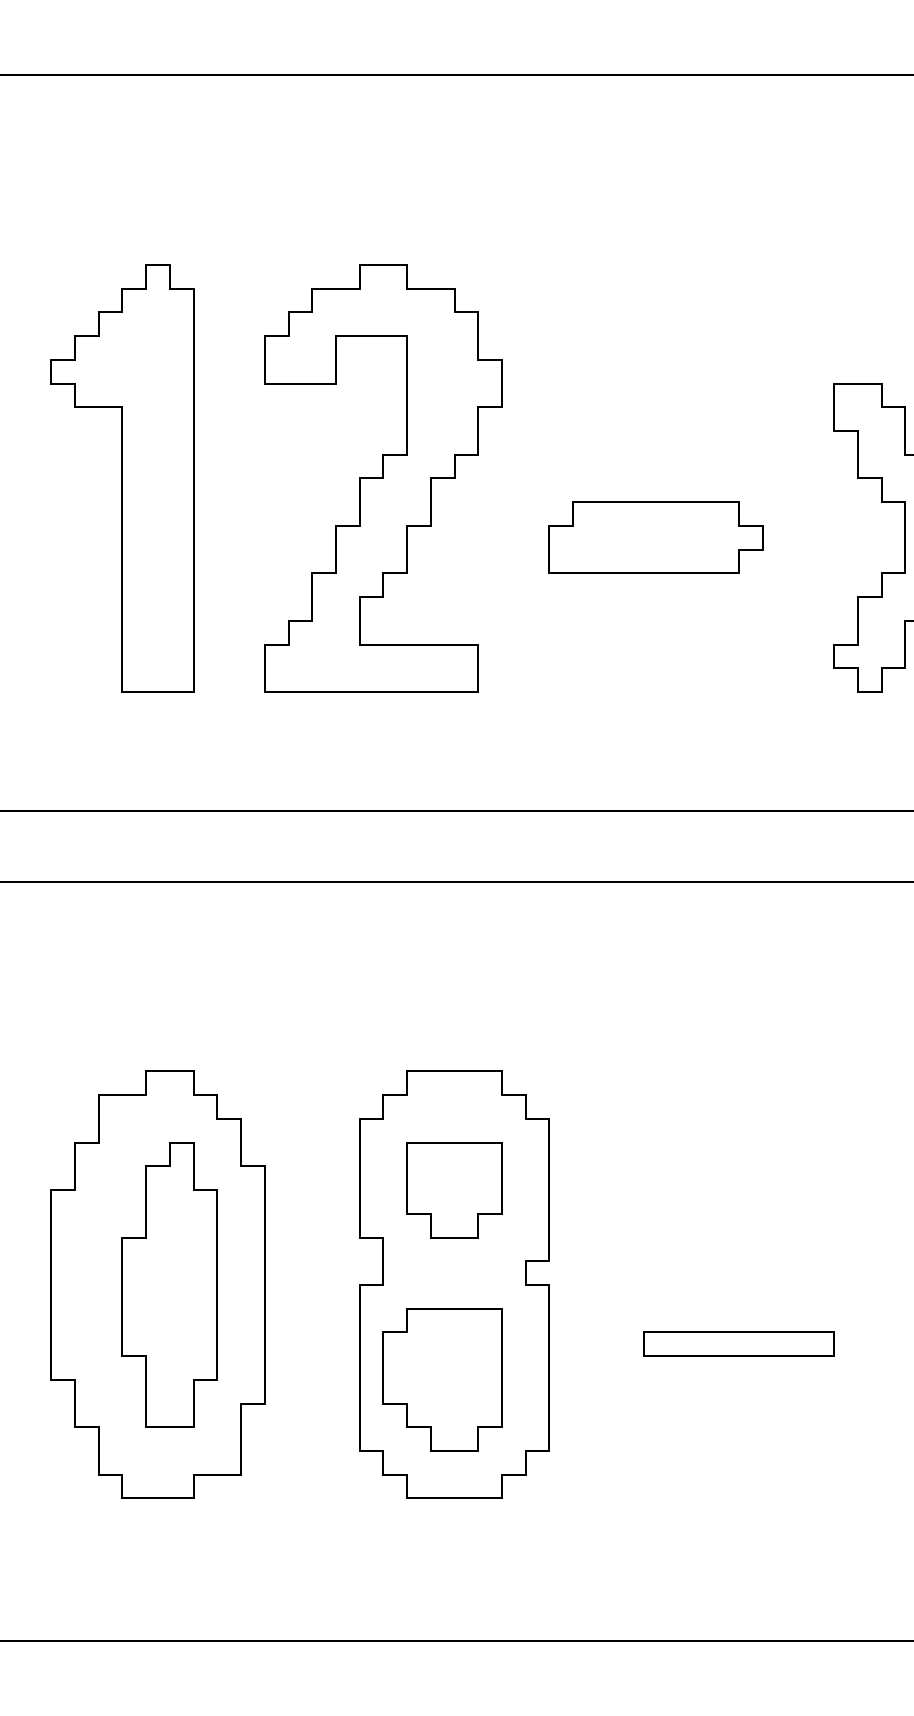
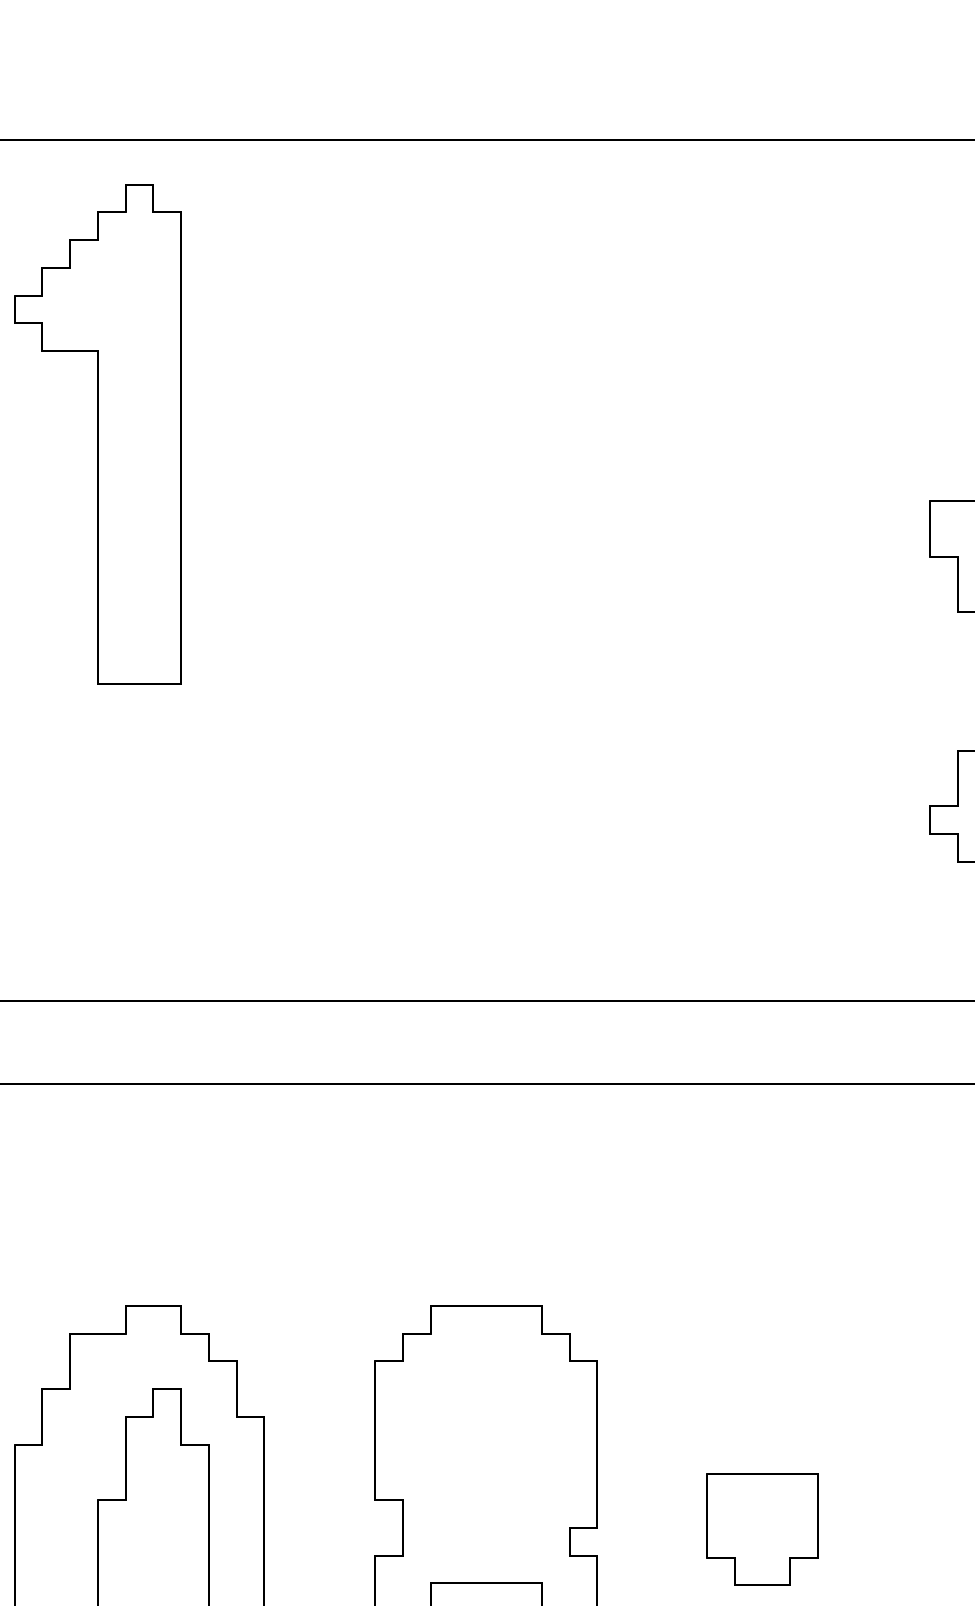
part: (122, 478) -> (97, 434), moved
part: (383, 478) -> (403, 612), removed
part: (655, 537) -> (721, 681), removed
part: (454, 1190) -> (762, 1530), moved

